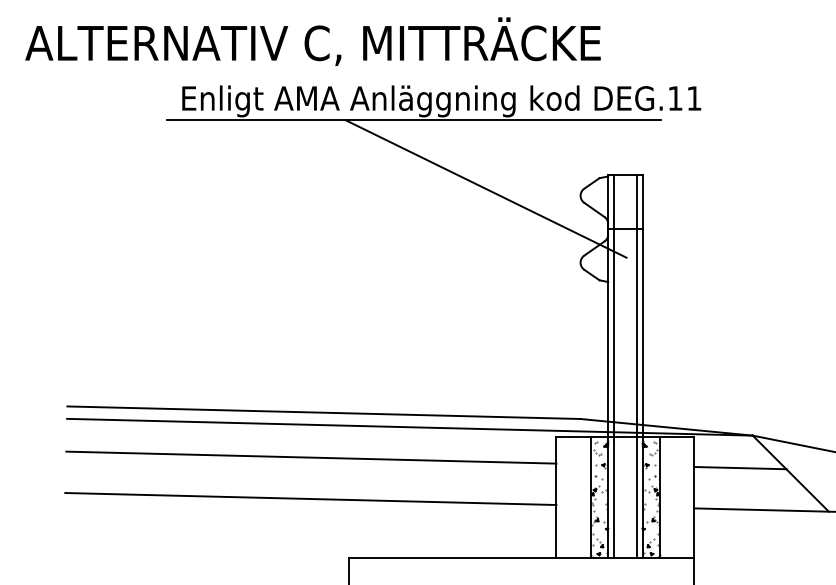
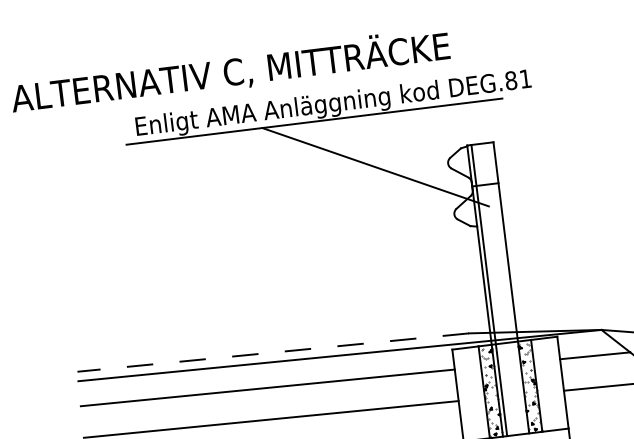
text: (675, 98) -> (511, 80), DEG.11 -> DEG.81
line: (637, 366) -> (507, 288), removed
line: (324, 412) -> (273, 352), solid -> dashed

